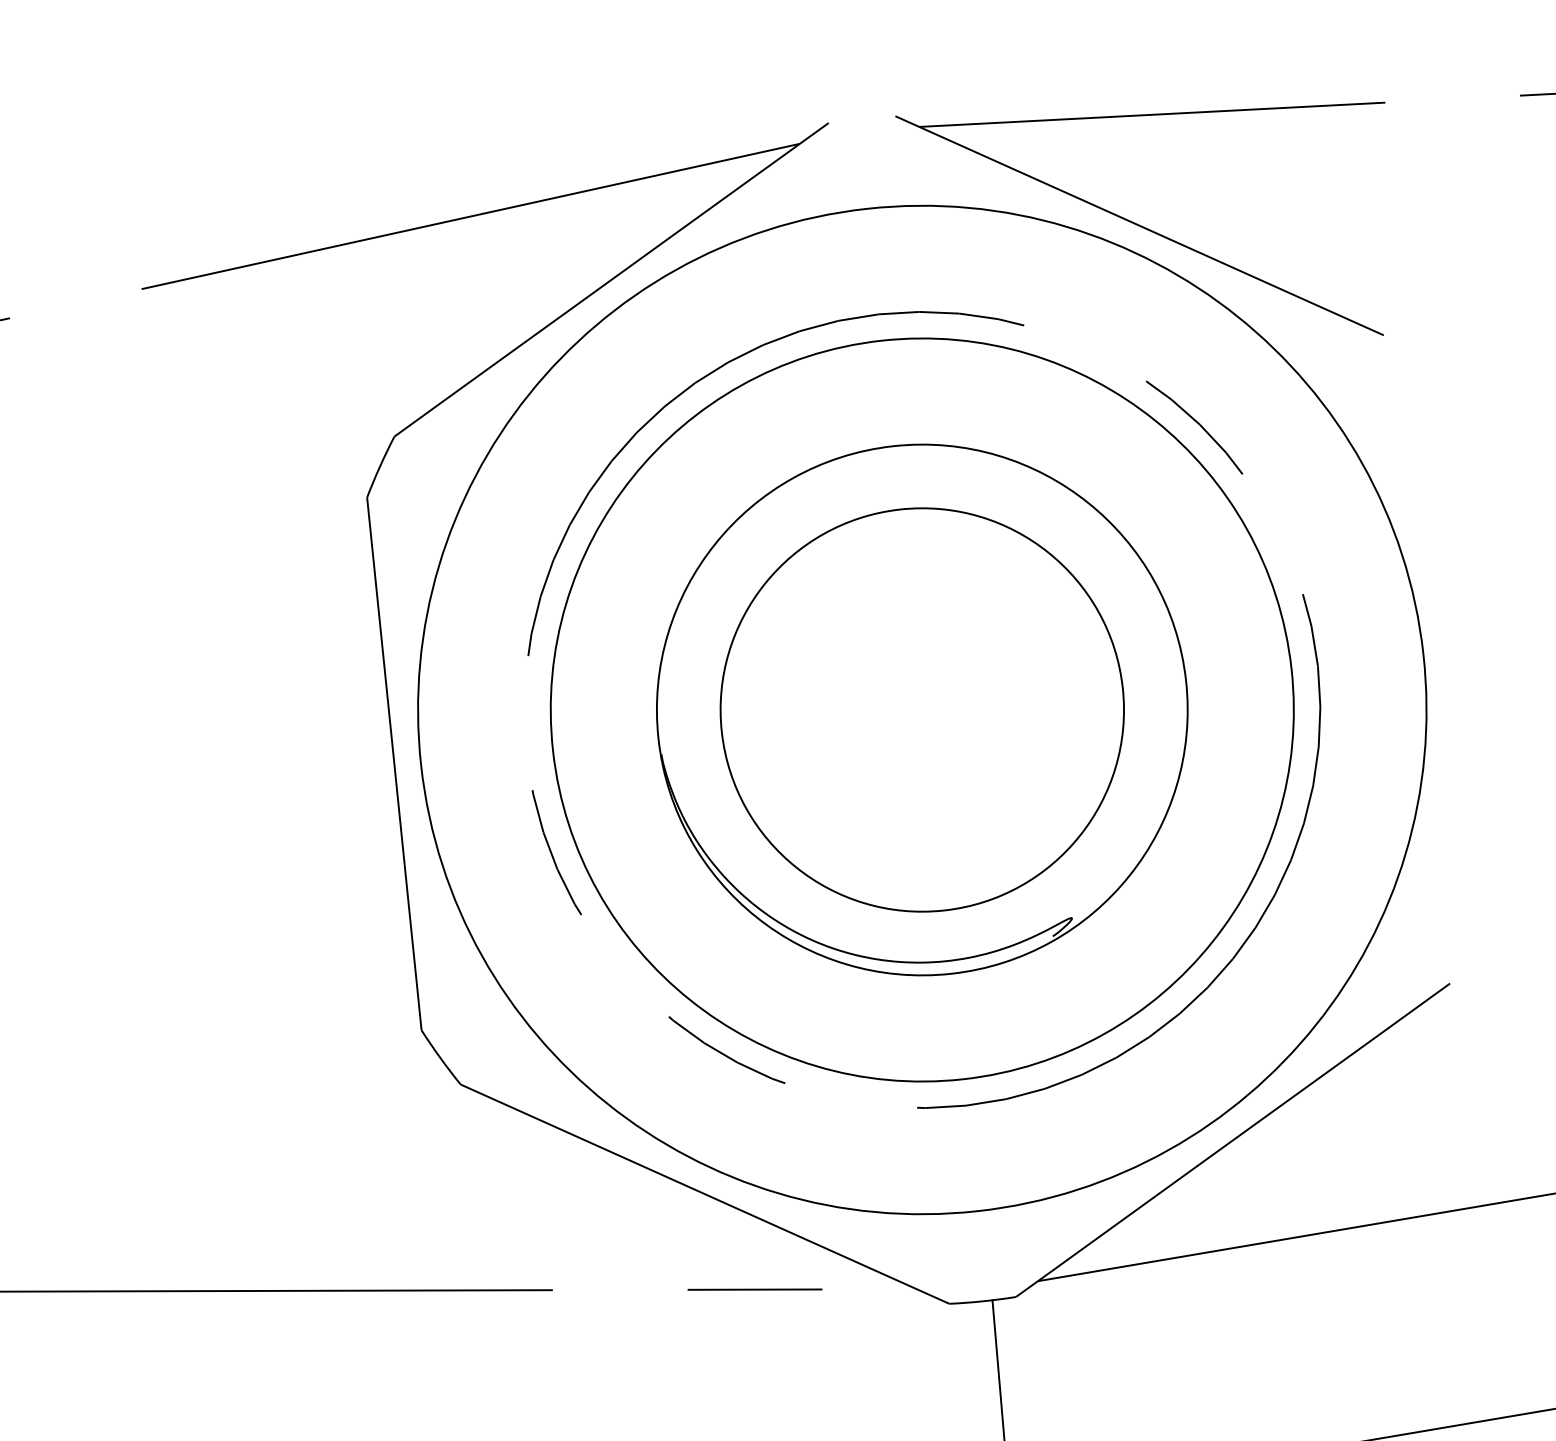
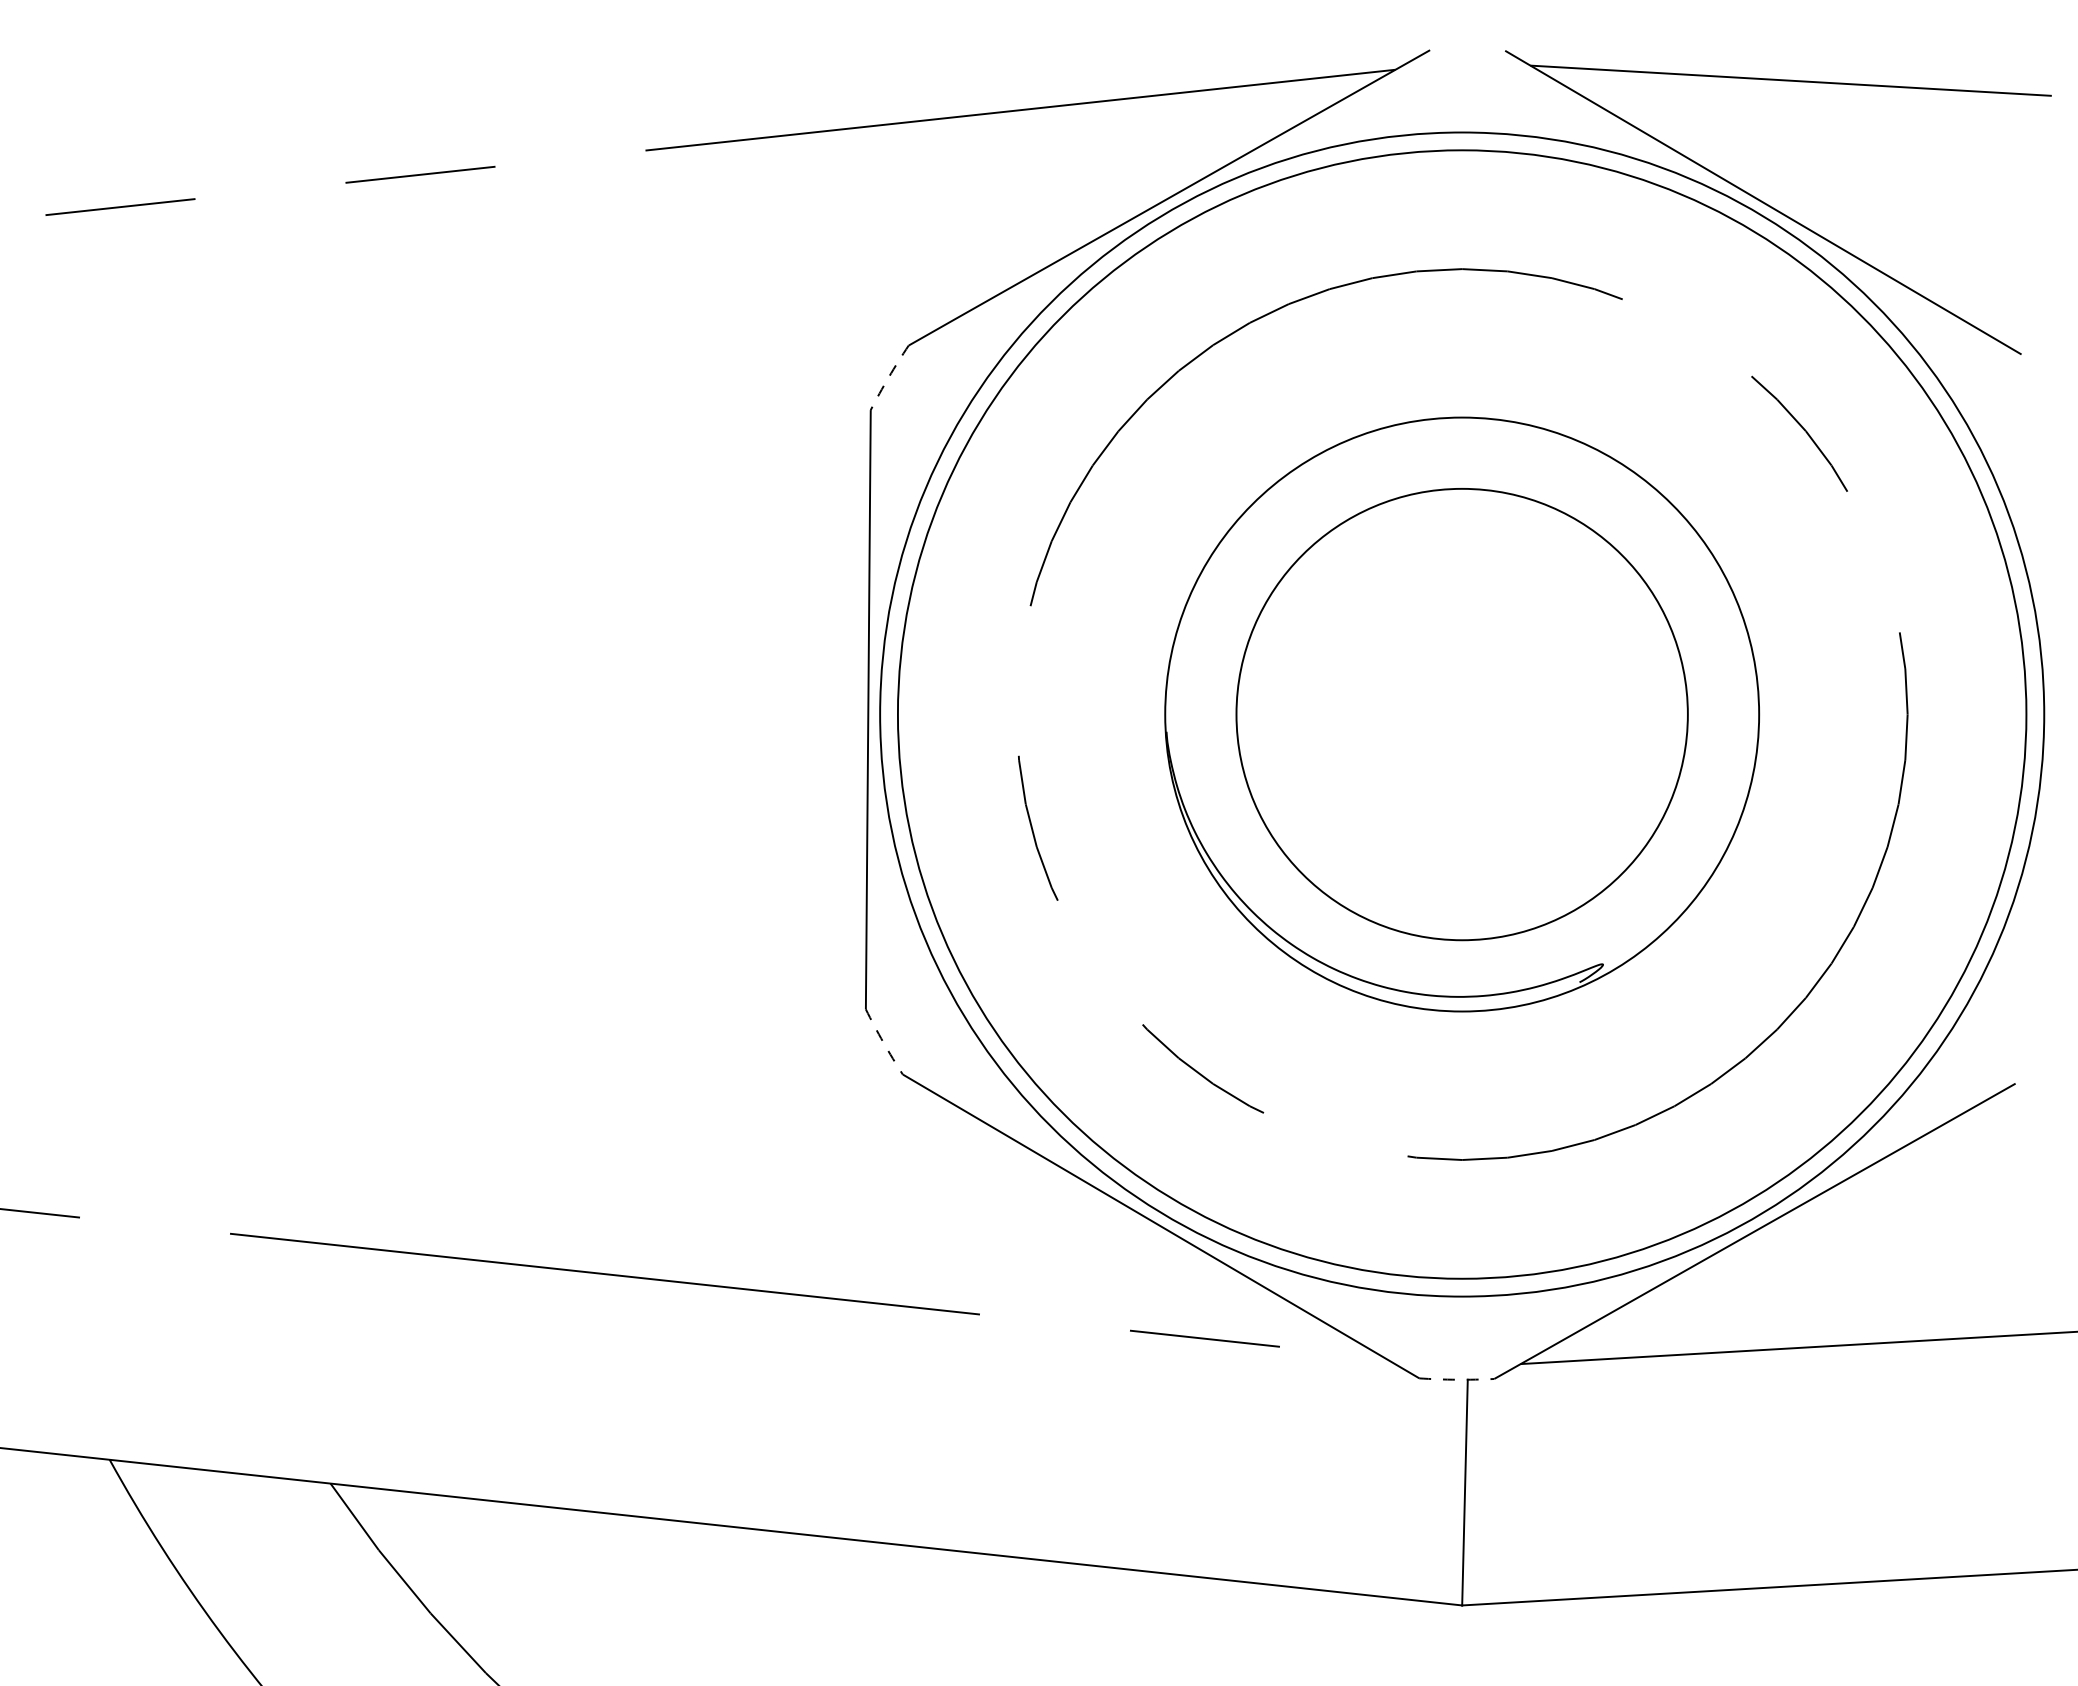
arc: (379, 466) -> (888, 377), solid -> dashed
circle: (921, 710) -> (1461, 714), size x1.4
arc: (440, 1058) -> (883, 1042), solid -> dashed
arc: (982, 1301) -> (1456, 1379), solid -> dashed

